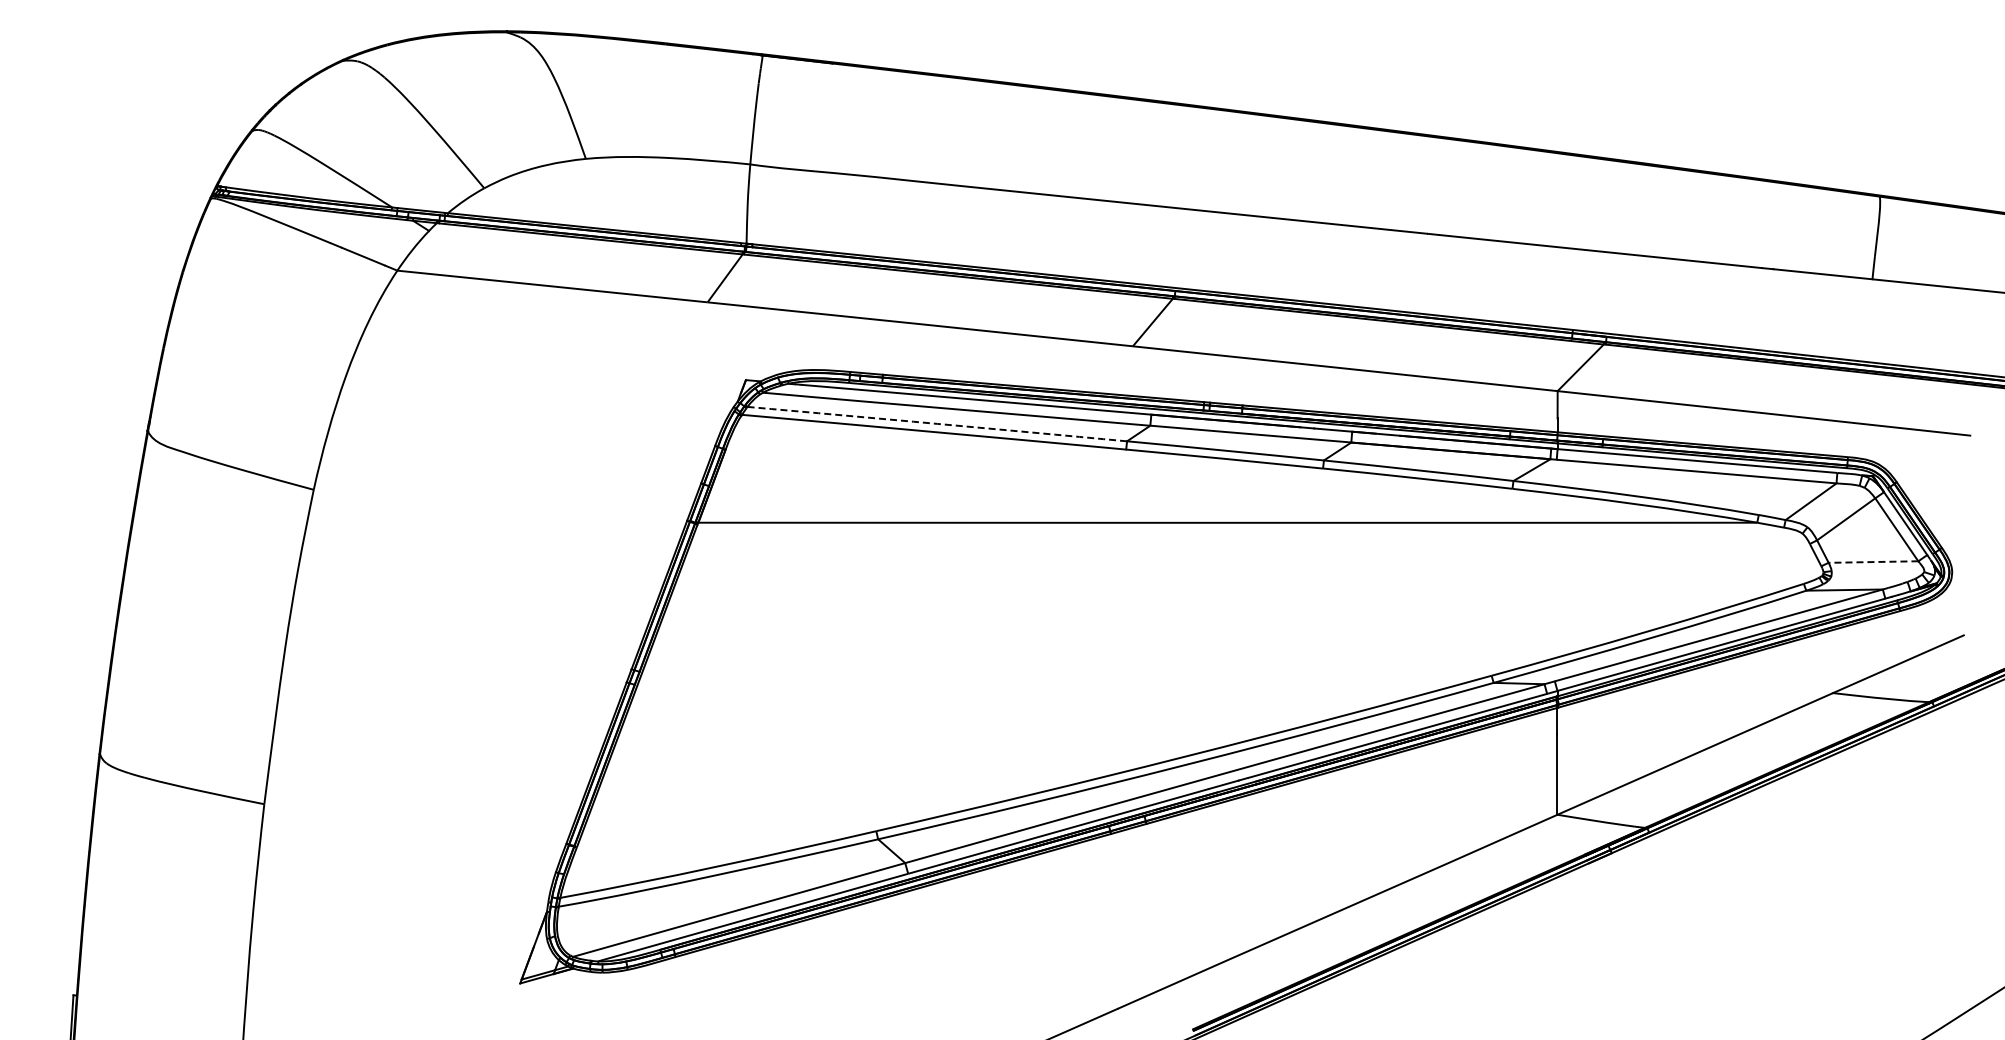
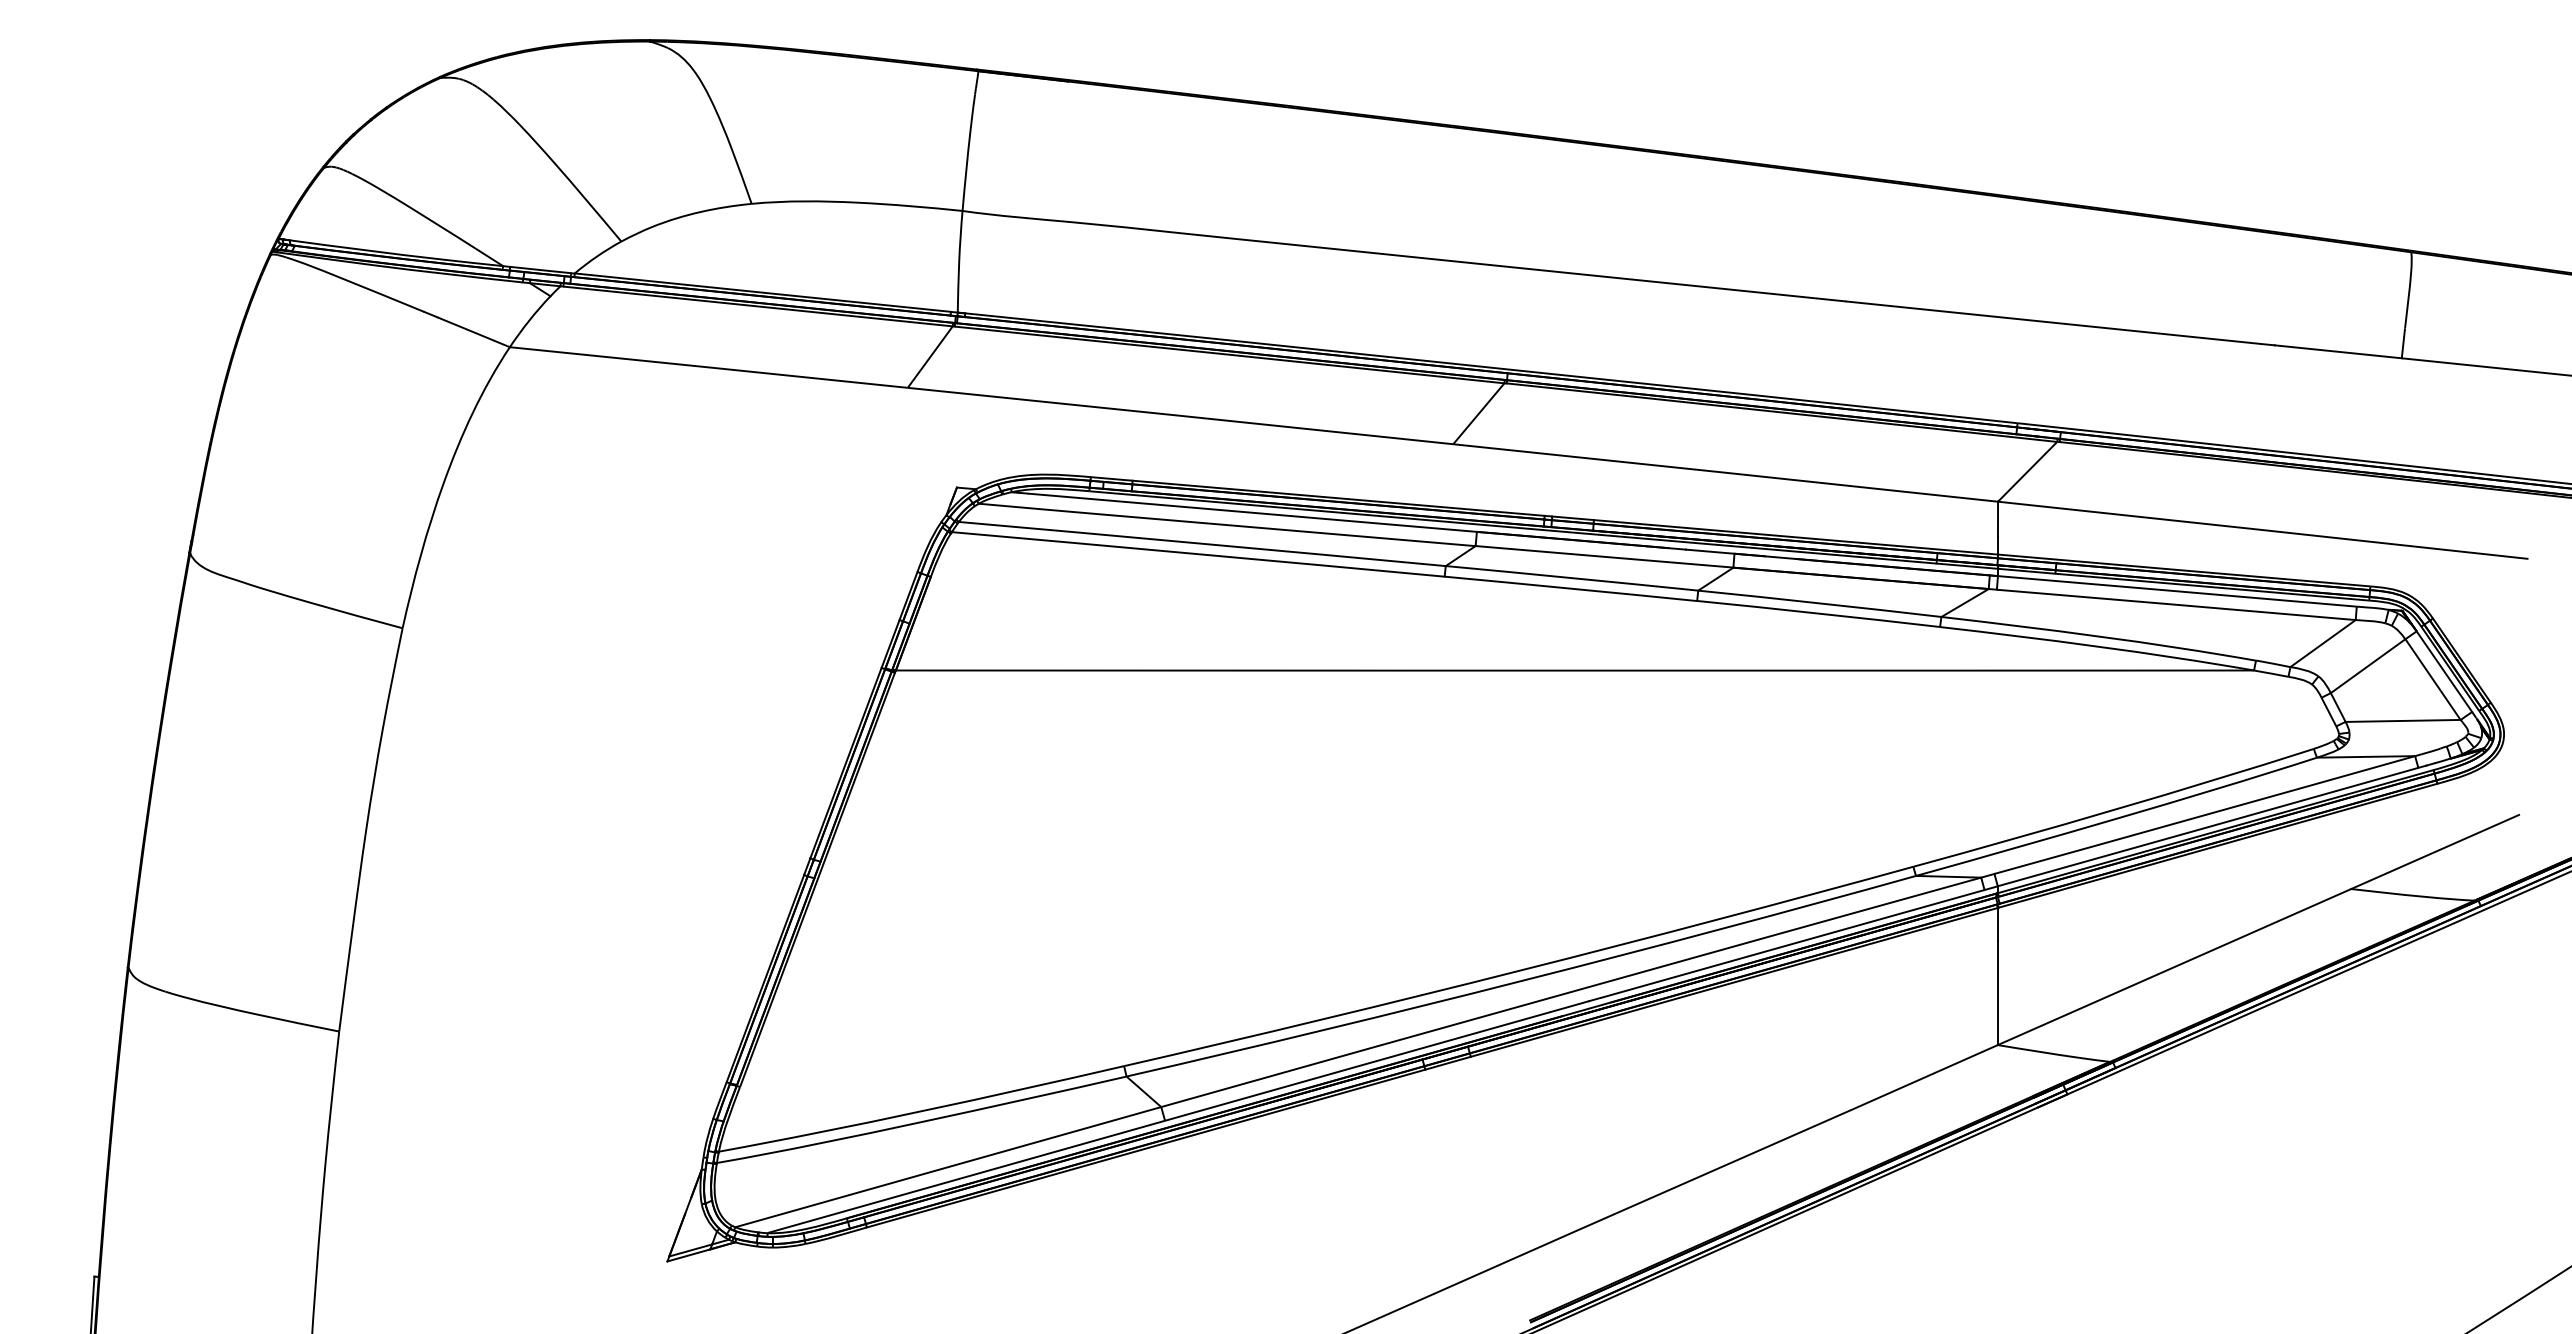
arc: (937, 423) -> (1202, 543), dashed -> solid
line: (1873, 562) -> (2403, 721), dashed -> solid

